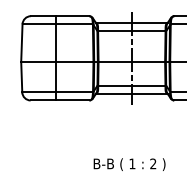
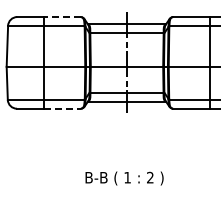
line: (72, 16) -> (62, 17), solid -> dashed
line: (73, 100) -> (63, 108), solid -> dashed

